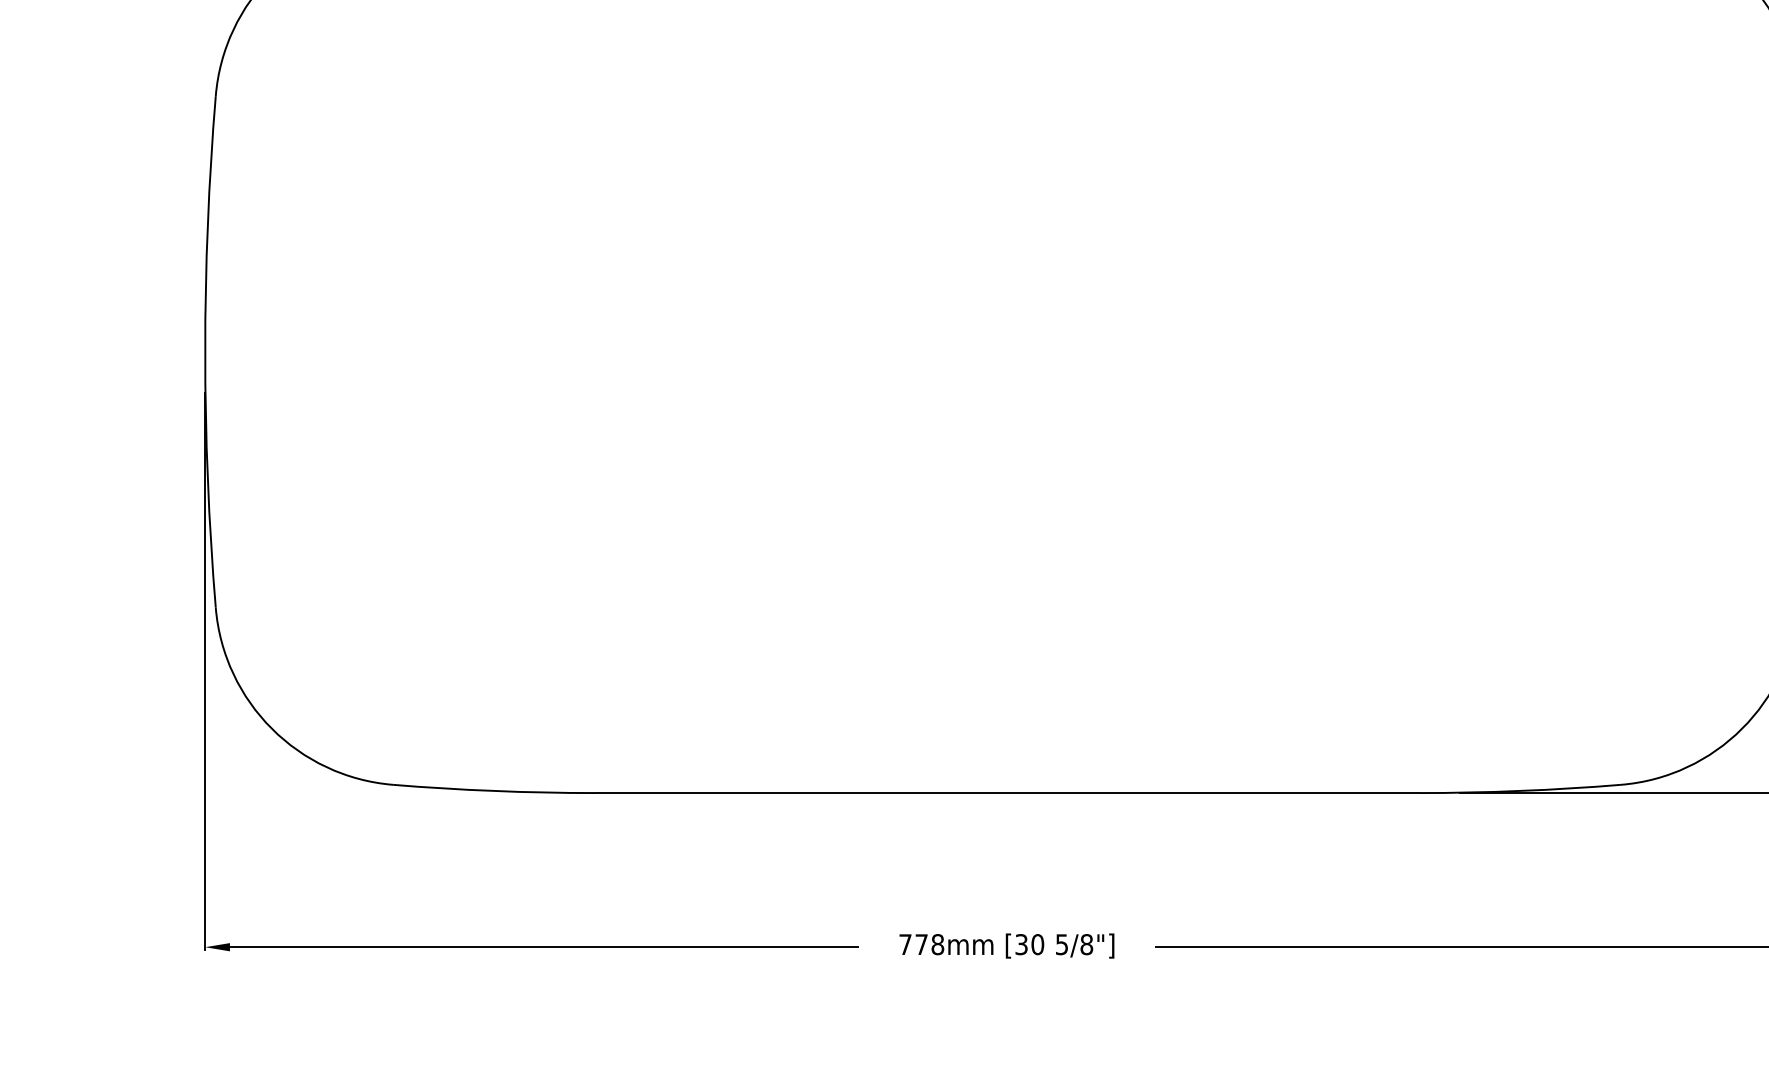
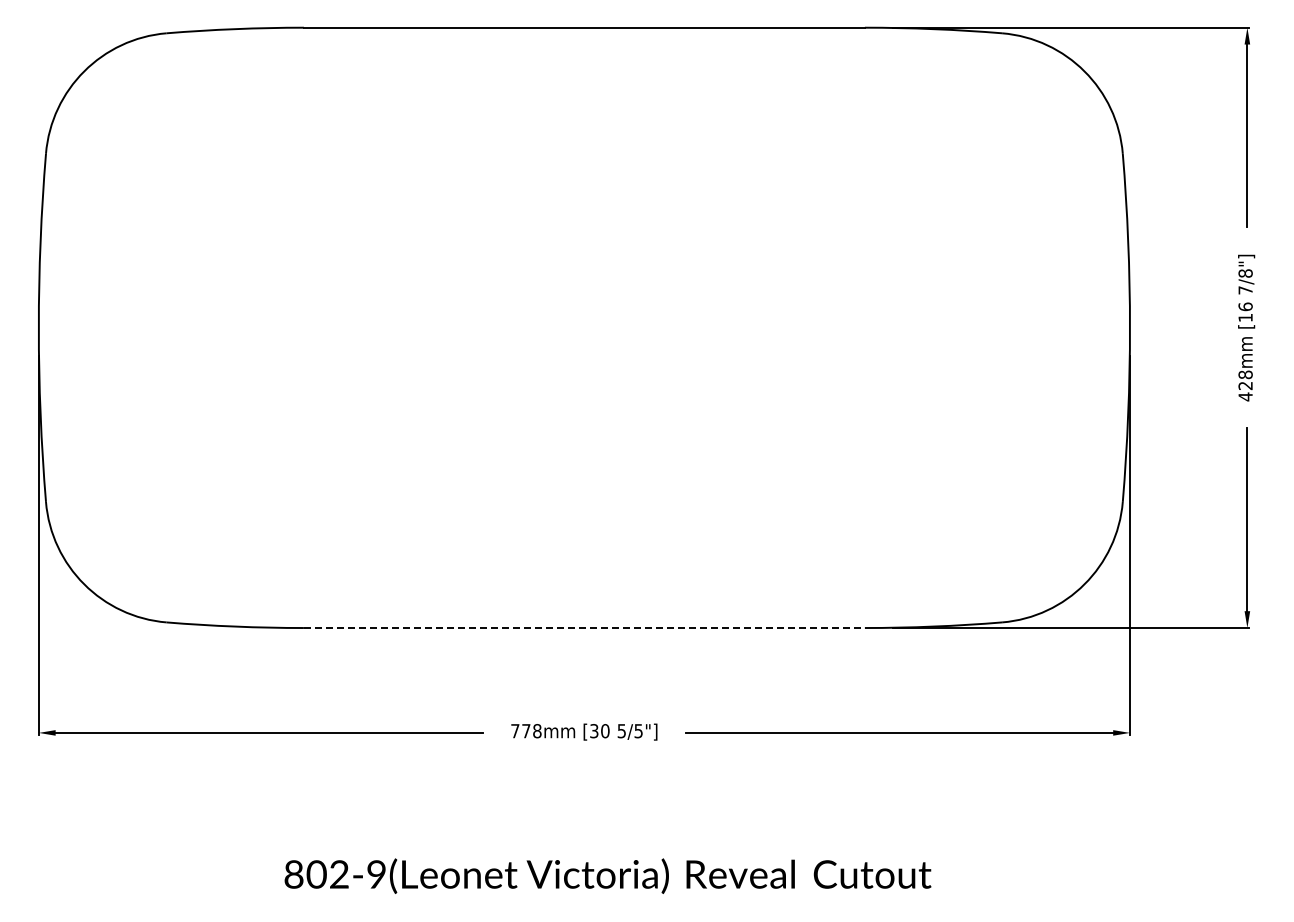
line: (1007, 793) -> (584, 628), solid -> dashed
text: (1086, 945) -> (638, 731), 5/8"] -> 5/5"]

